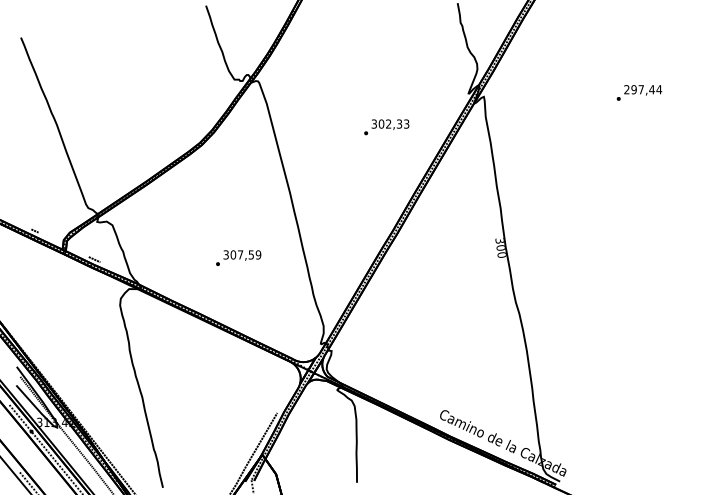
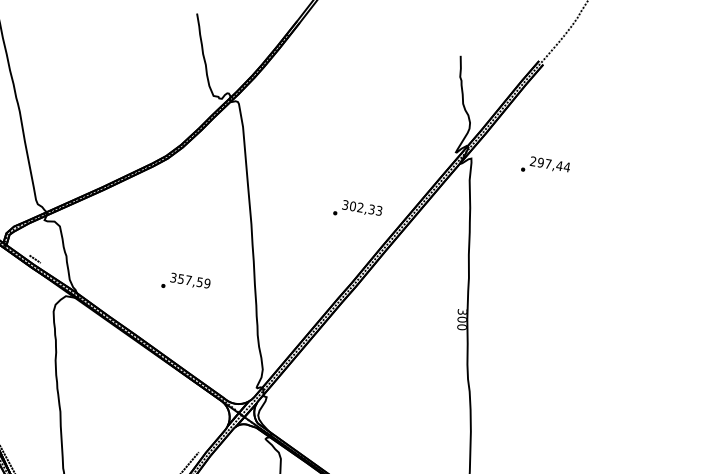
text: (639, 92) -> (545, 166), moved
text: (386, 127) -> (357, 210), moved
text: (233, 254) -> (181, 278), 307,59 -> 357,59

